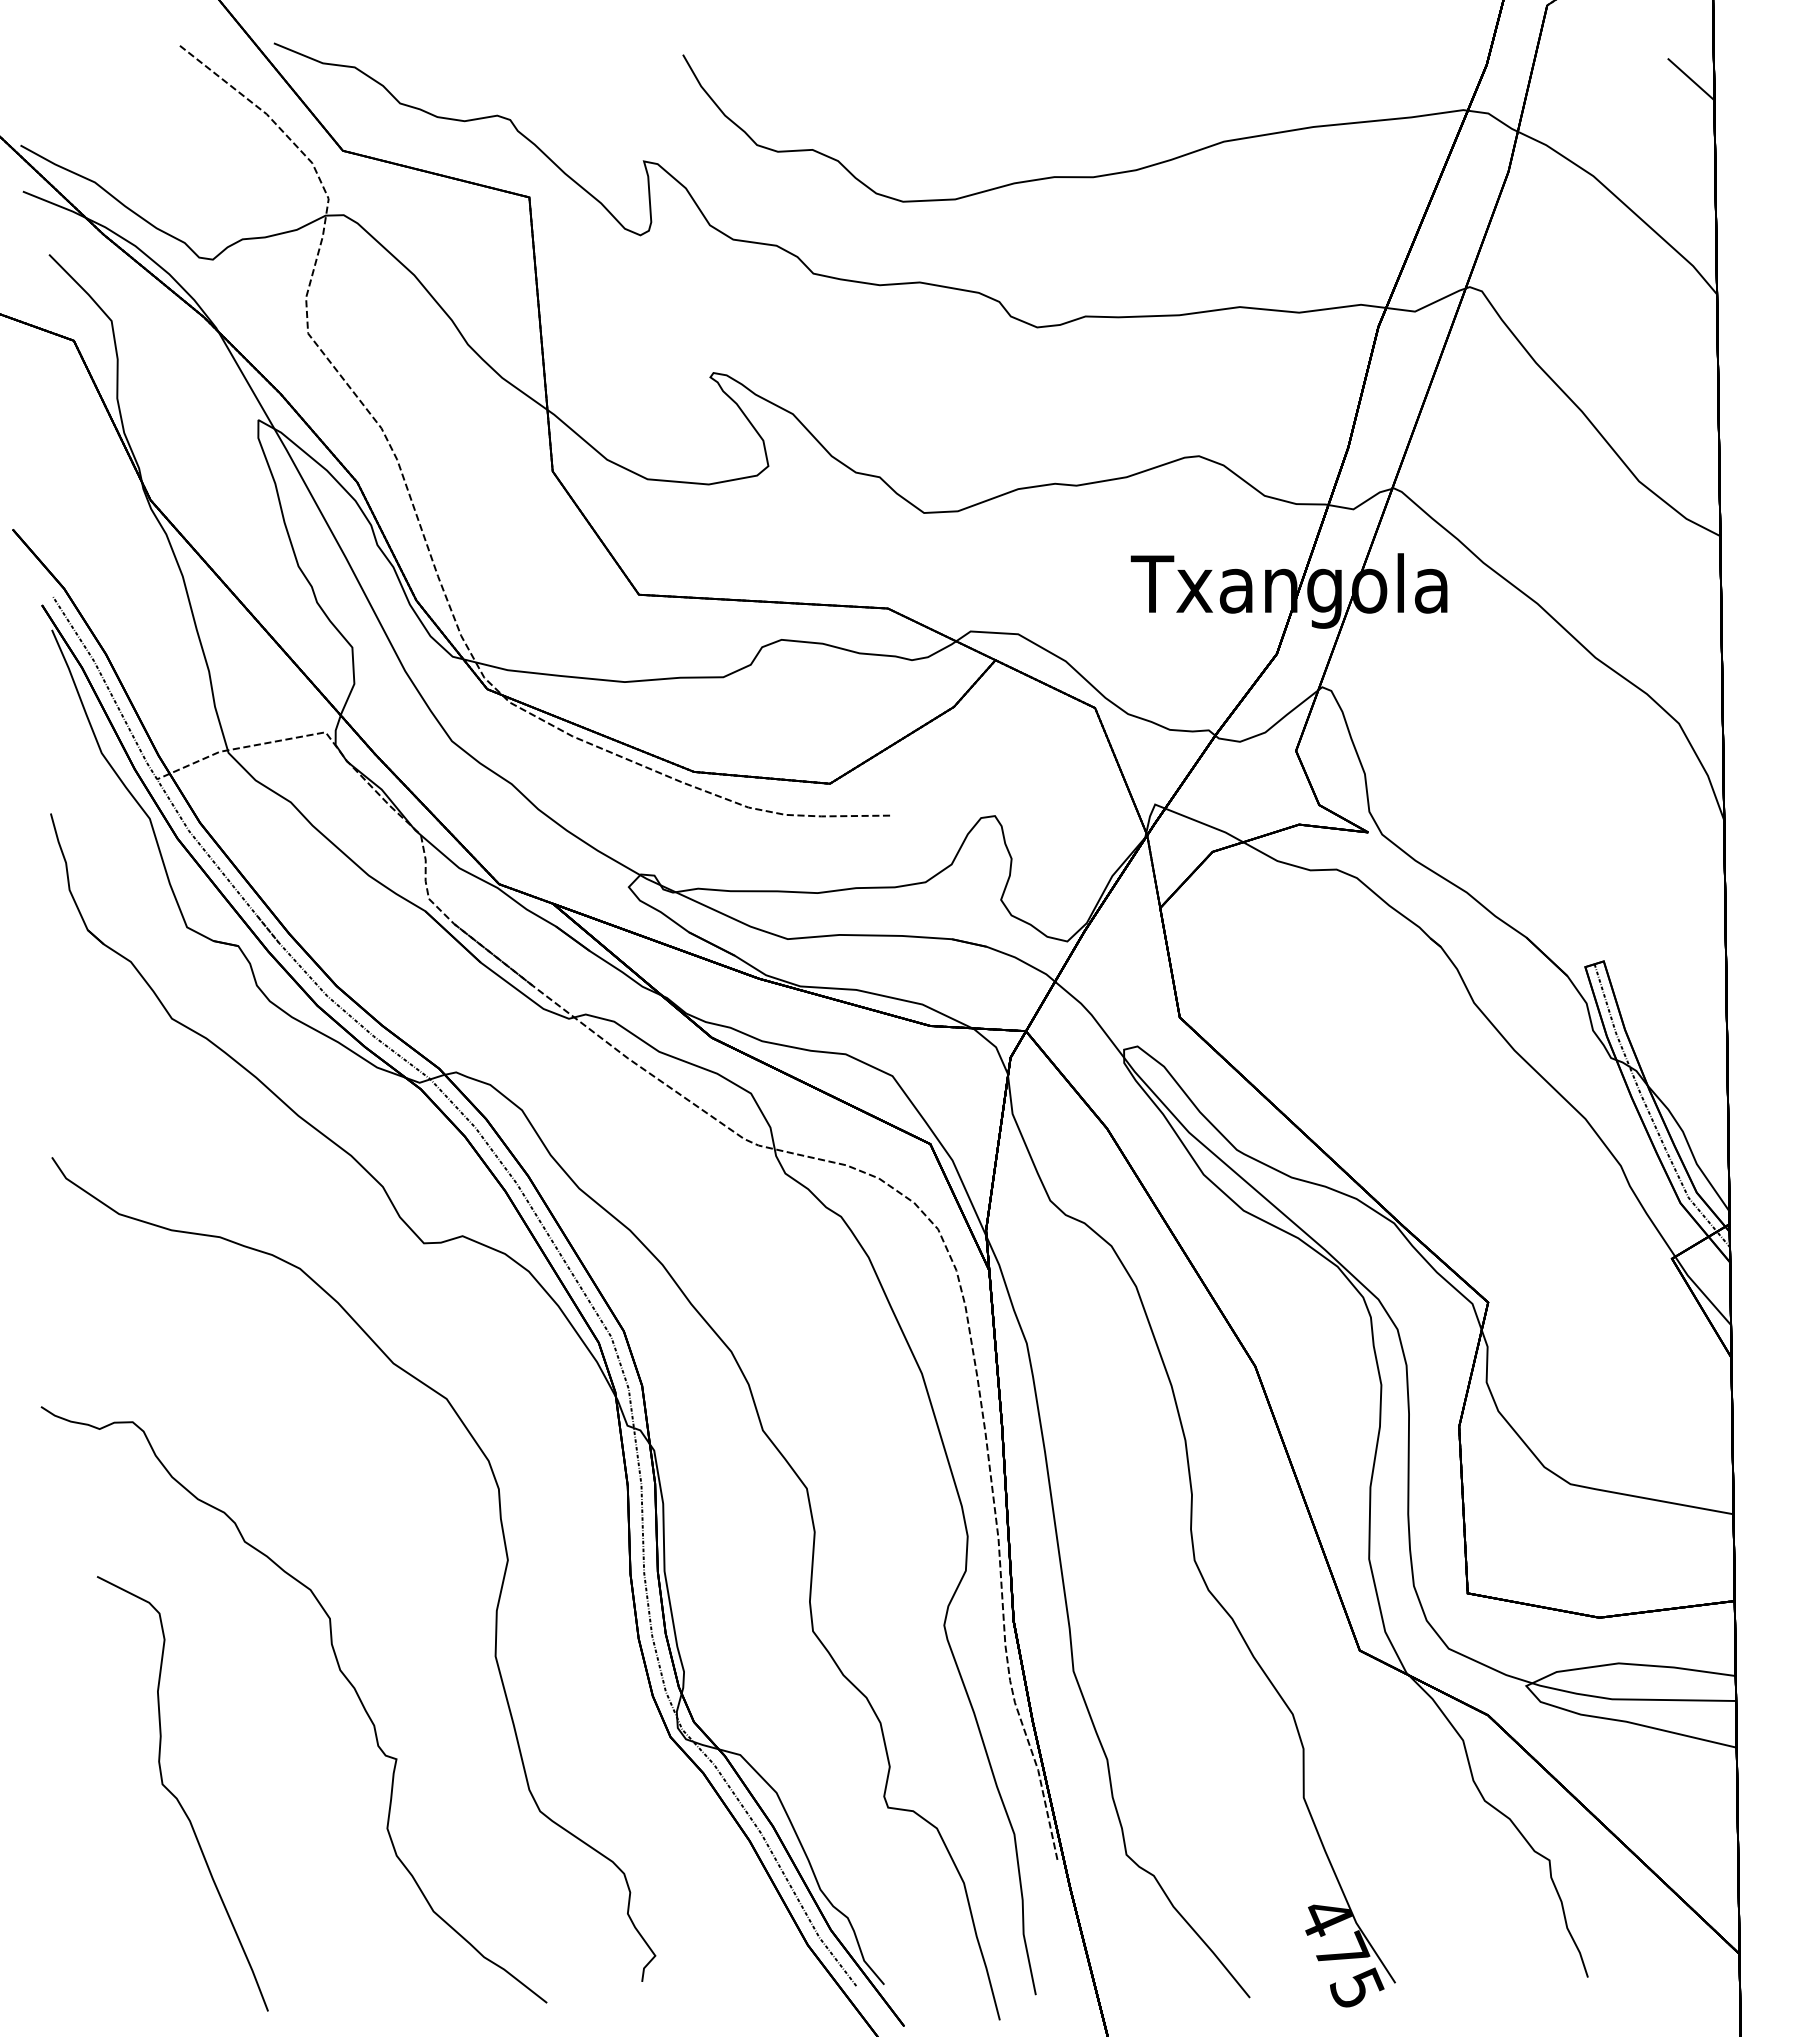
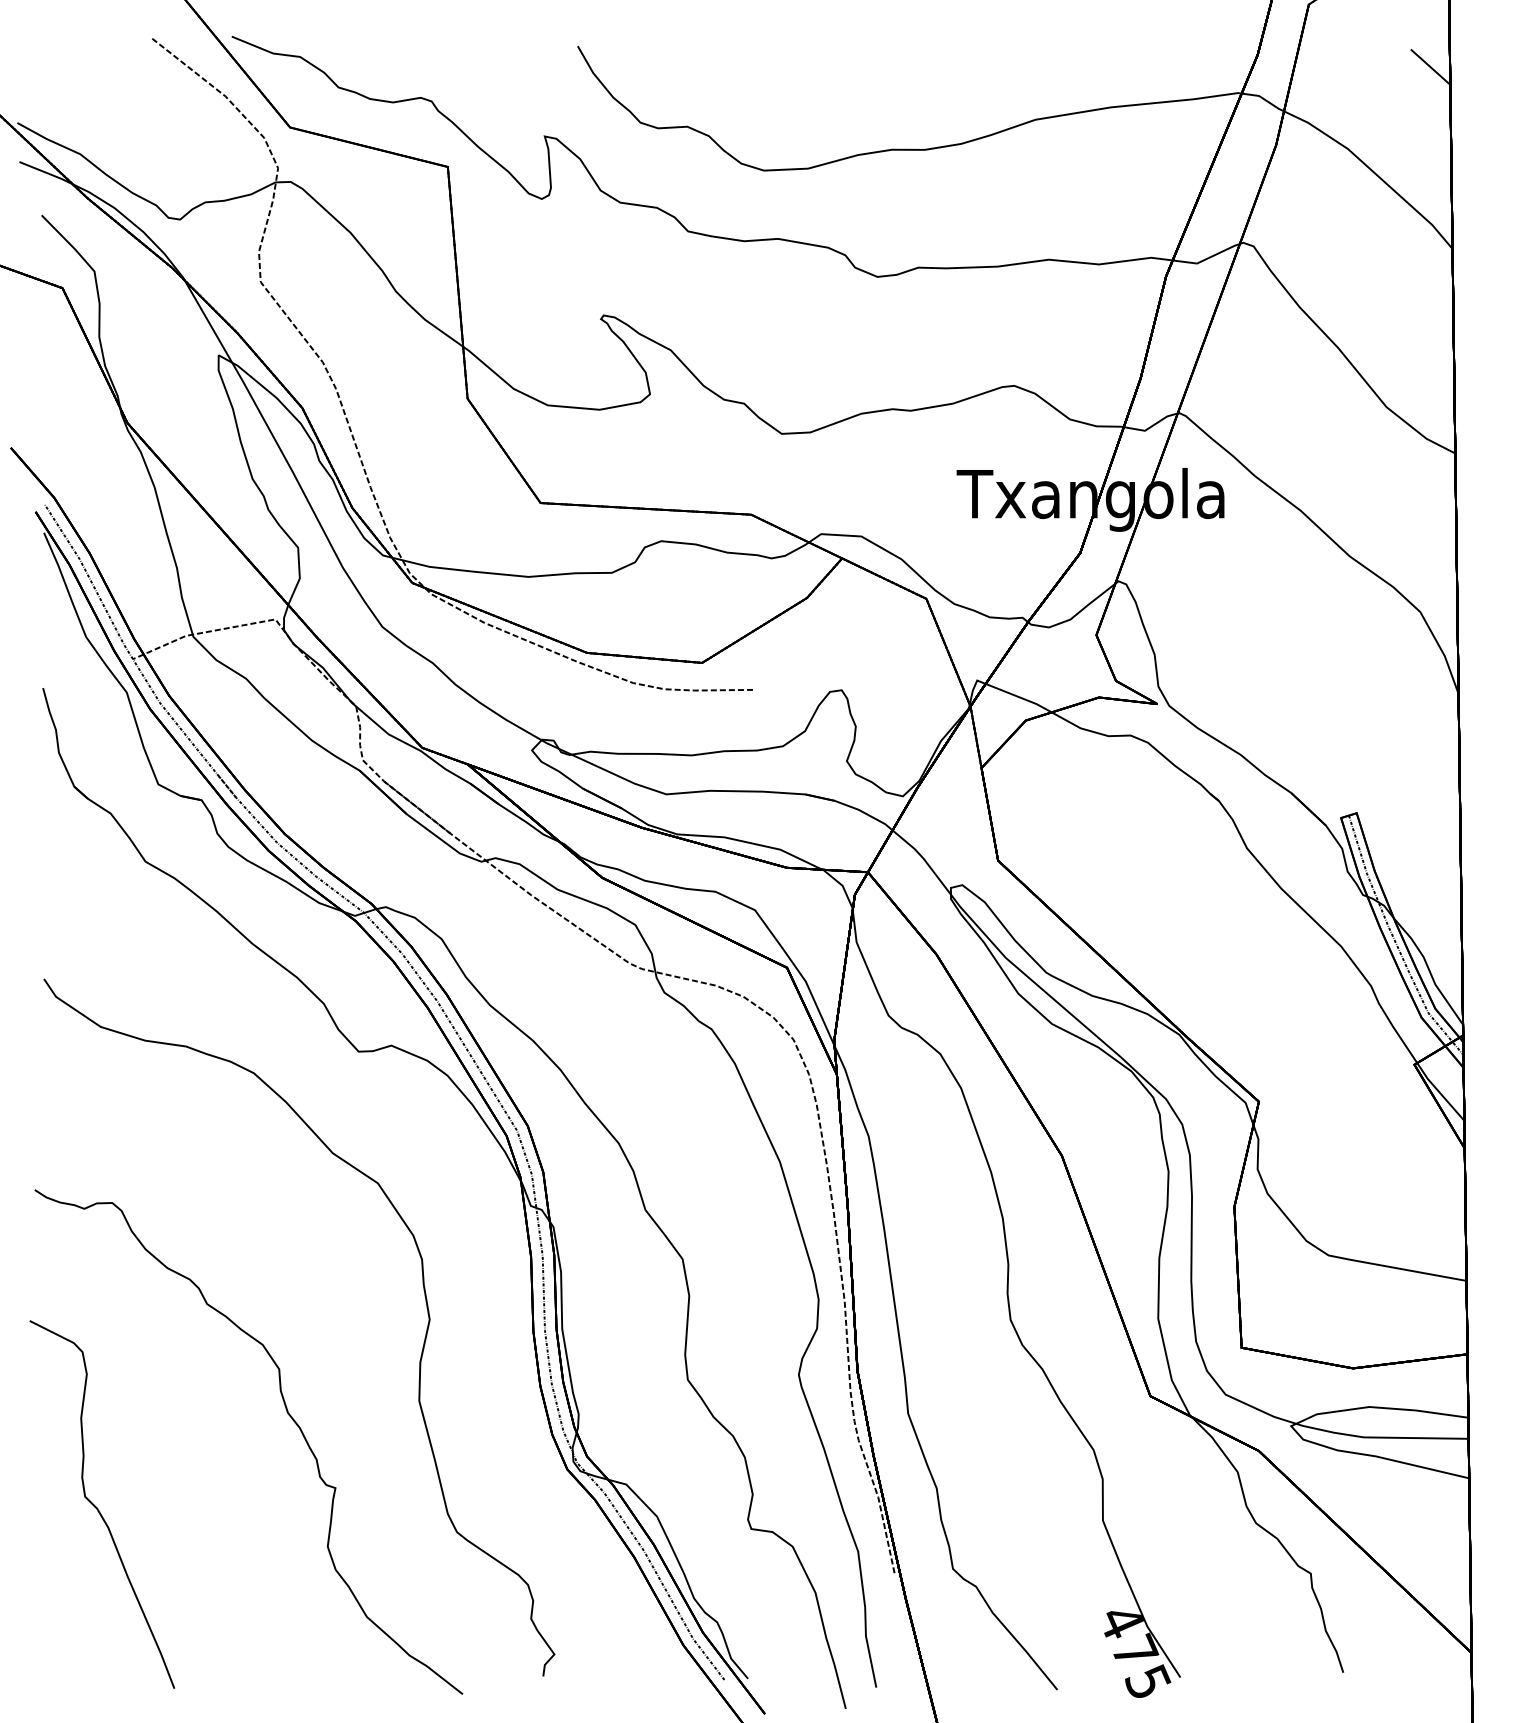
part: (177, 1797) -> (97, 1507), moved

